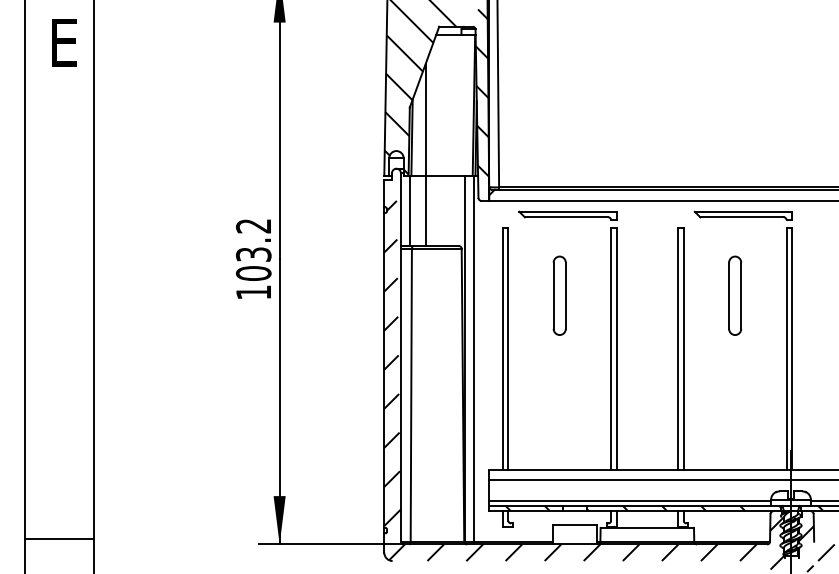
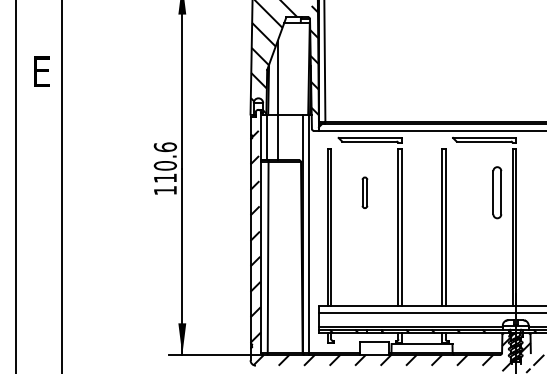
text: (63, 42) -> (41, 71), moved
text: (252, 249) -> (164, 162), 103.2 -> 110.6
part: (559, 295) -> (364, 192), size x0.6
part: (735, 295) -> (497, 192), moved
line: (59, 539) -> (38, 351), removed

